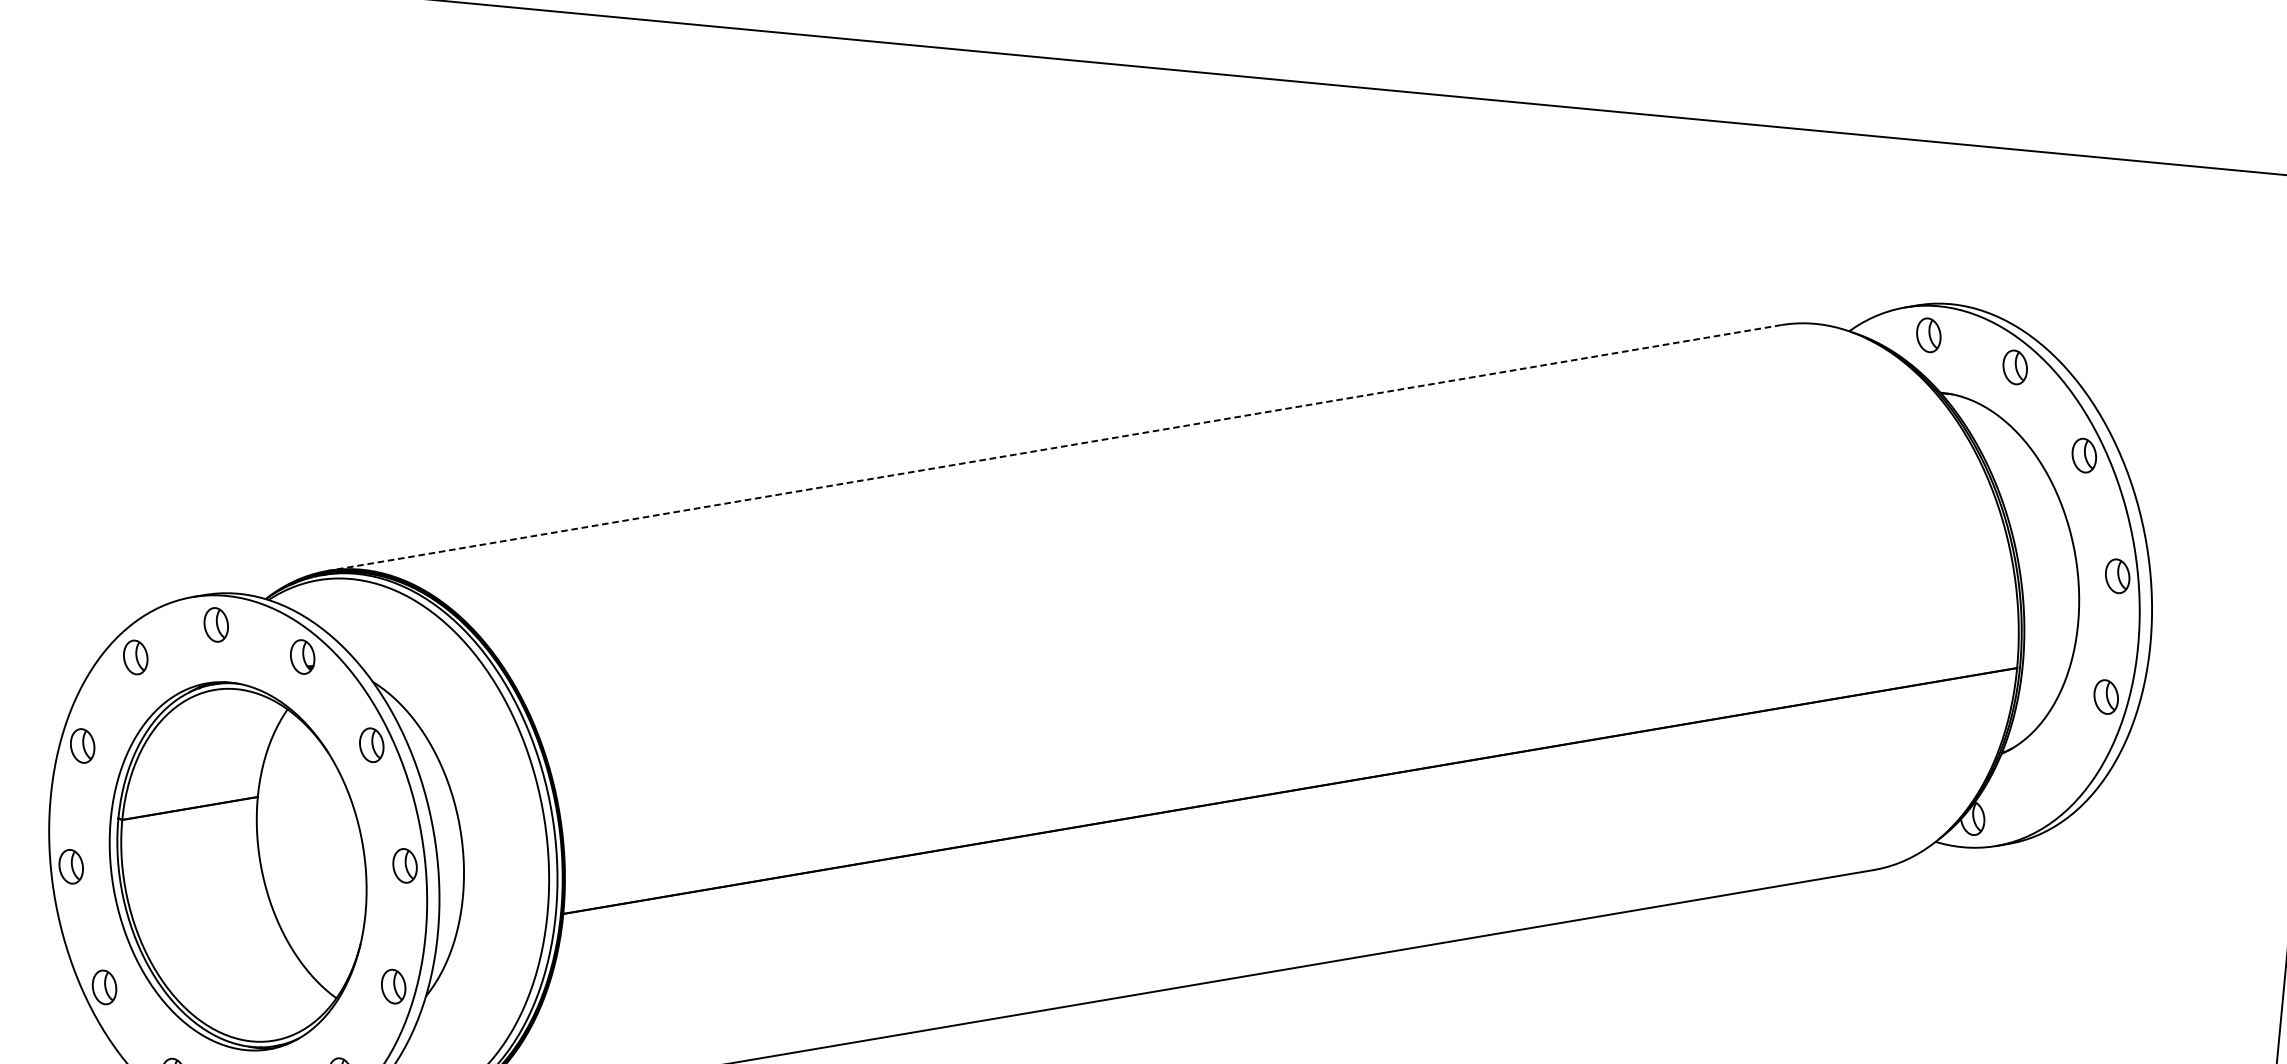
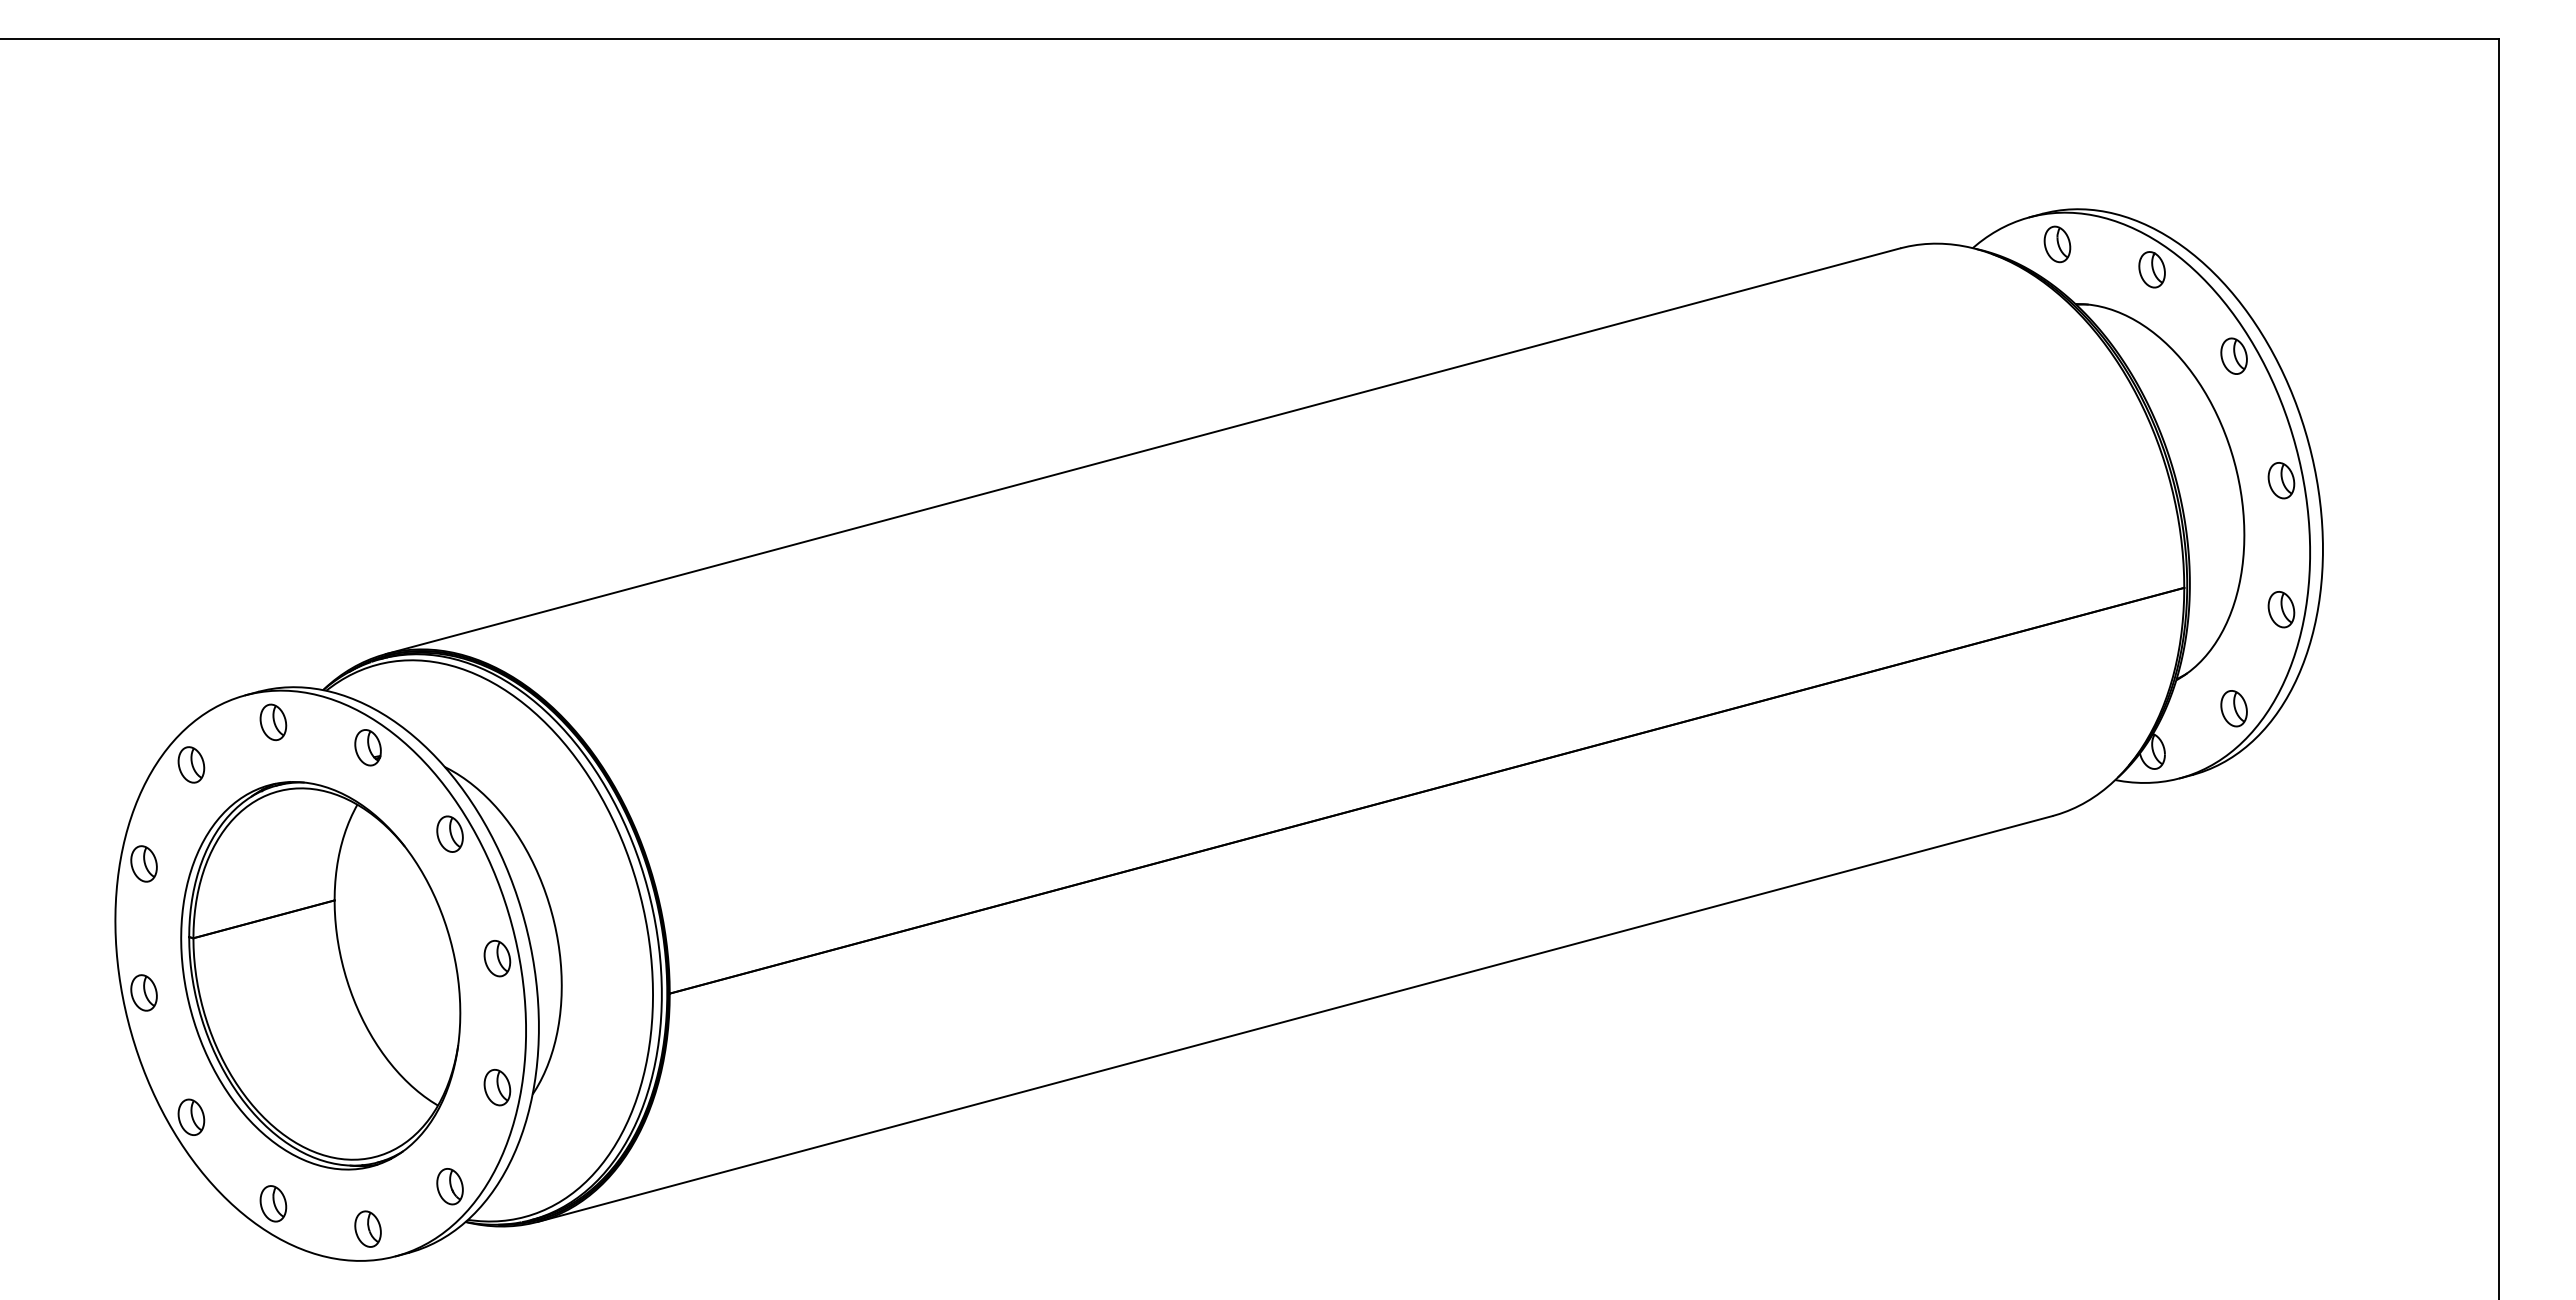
line: (1054, 448) -> (1143, 451), dashed -> solid
part: (2052, 785) -> (2233, 708), added

